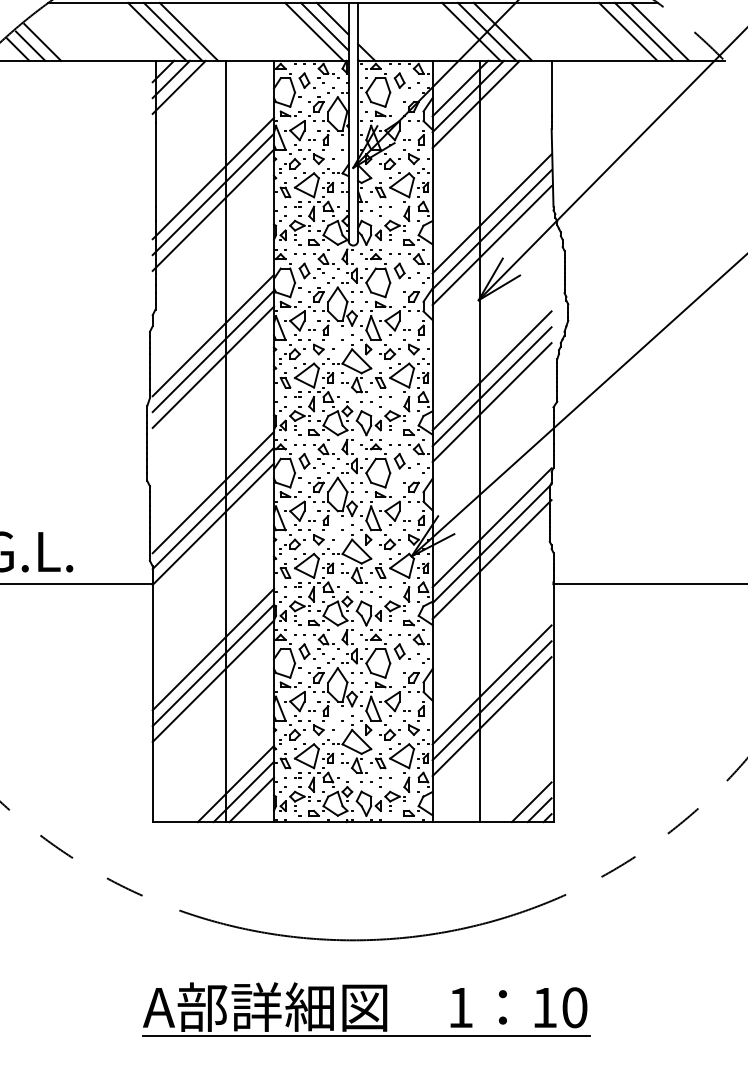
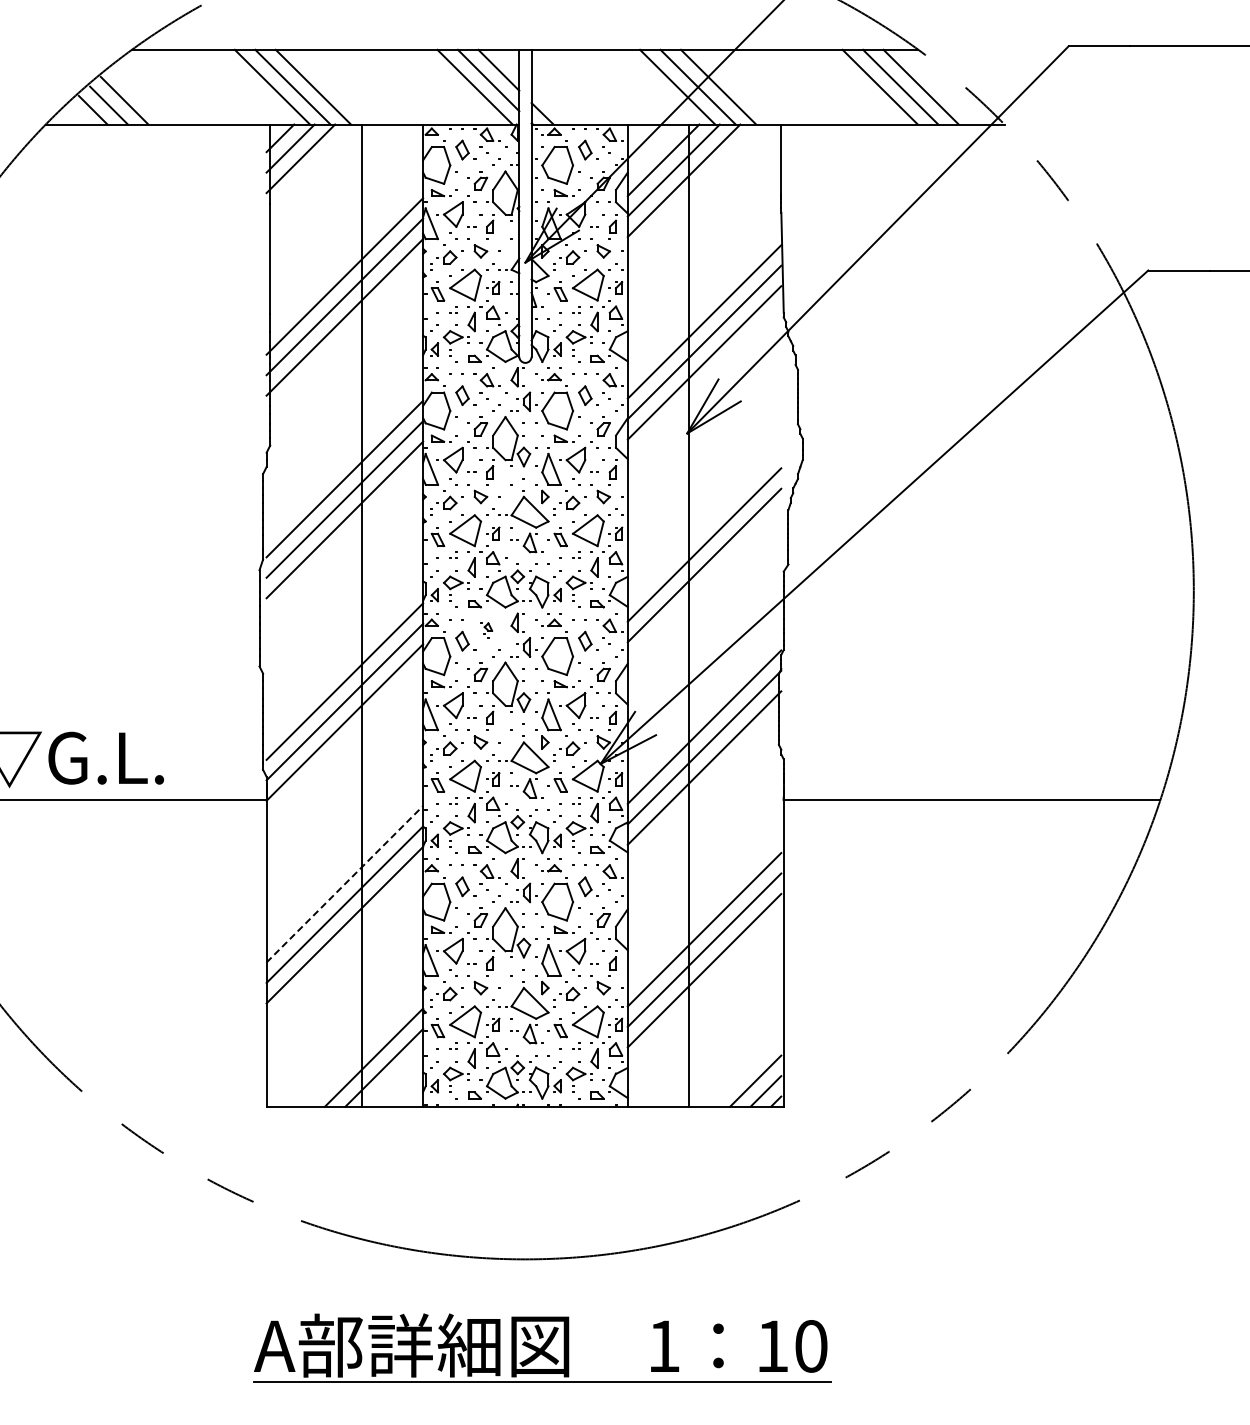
line: (492, 370) -> (704, 524), removed
part: (326, 451) -> (490, 628), size x0.6
line: (213, 649) -> (344, 884), solid -> dashed
line: (251, 799) -> (394, 1077), removed

